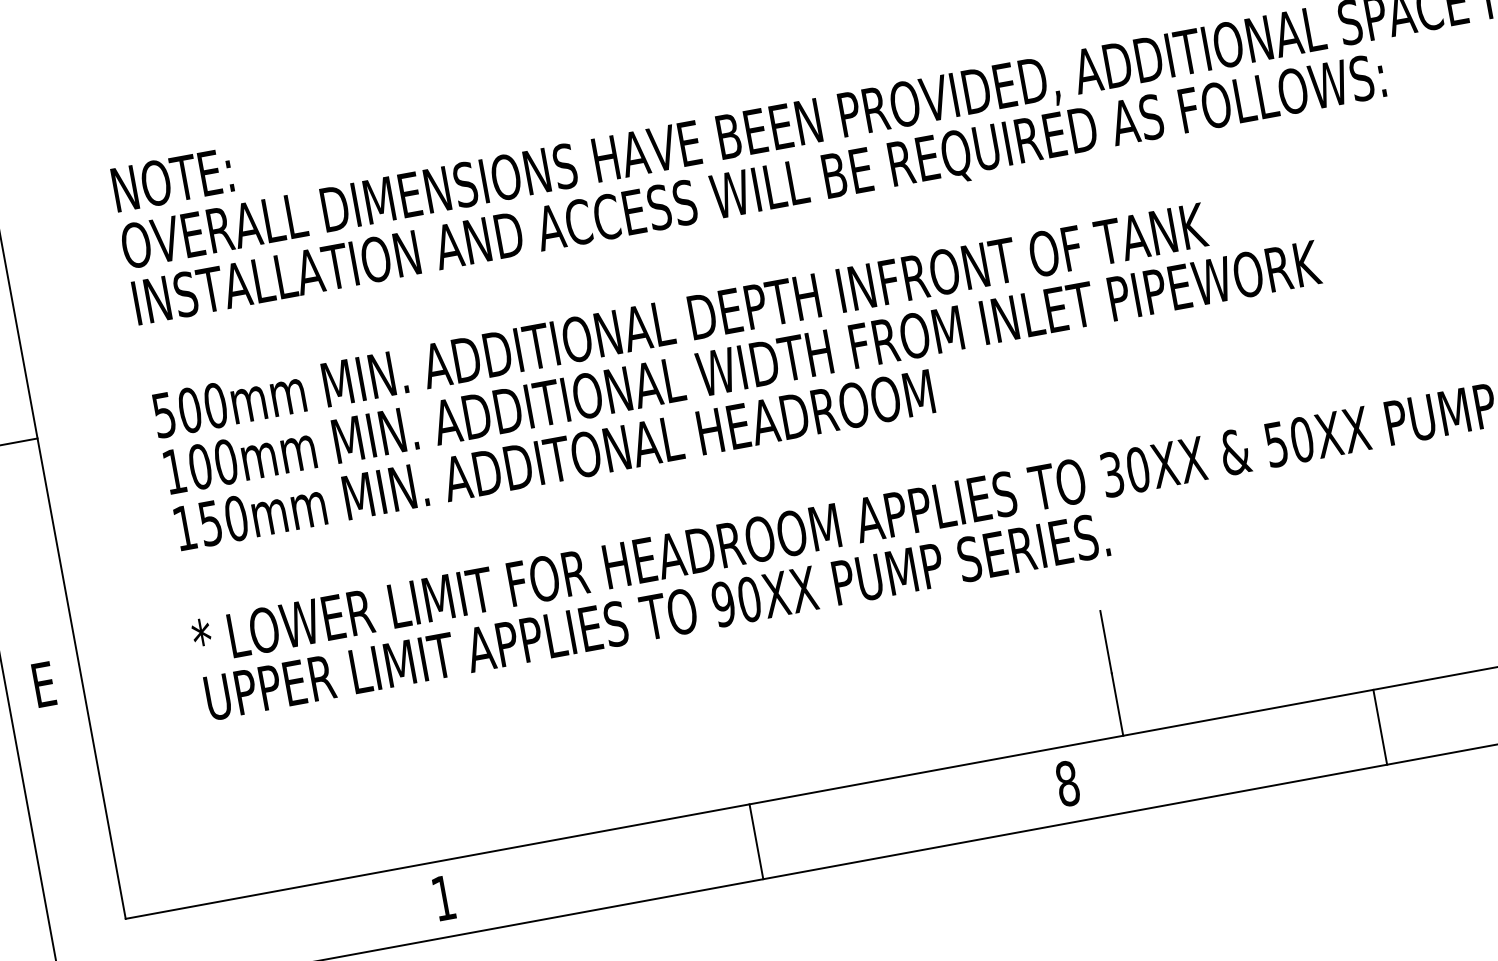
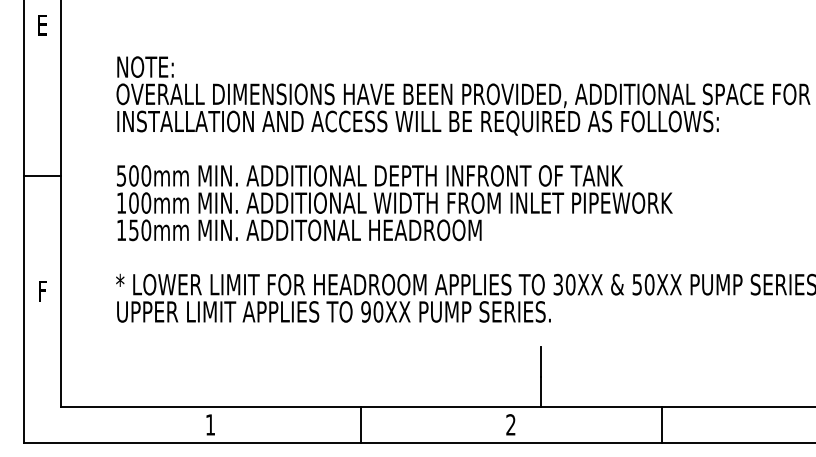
text: (44, 685) -> (42, 291), E -> F
text: (1066, 782) -> (510, 424), 8 -> 2

